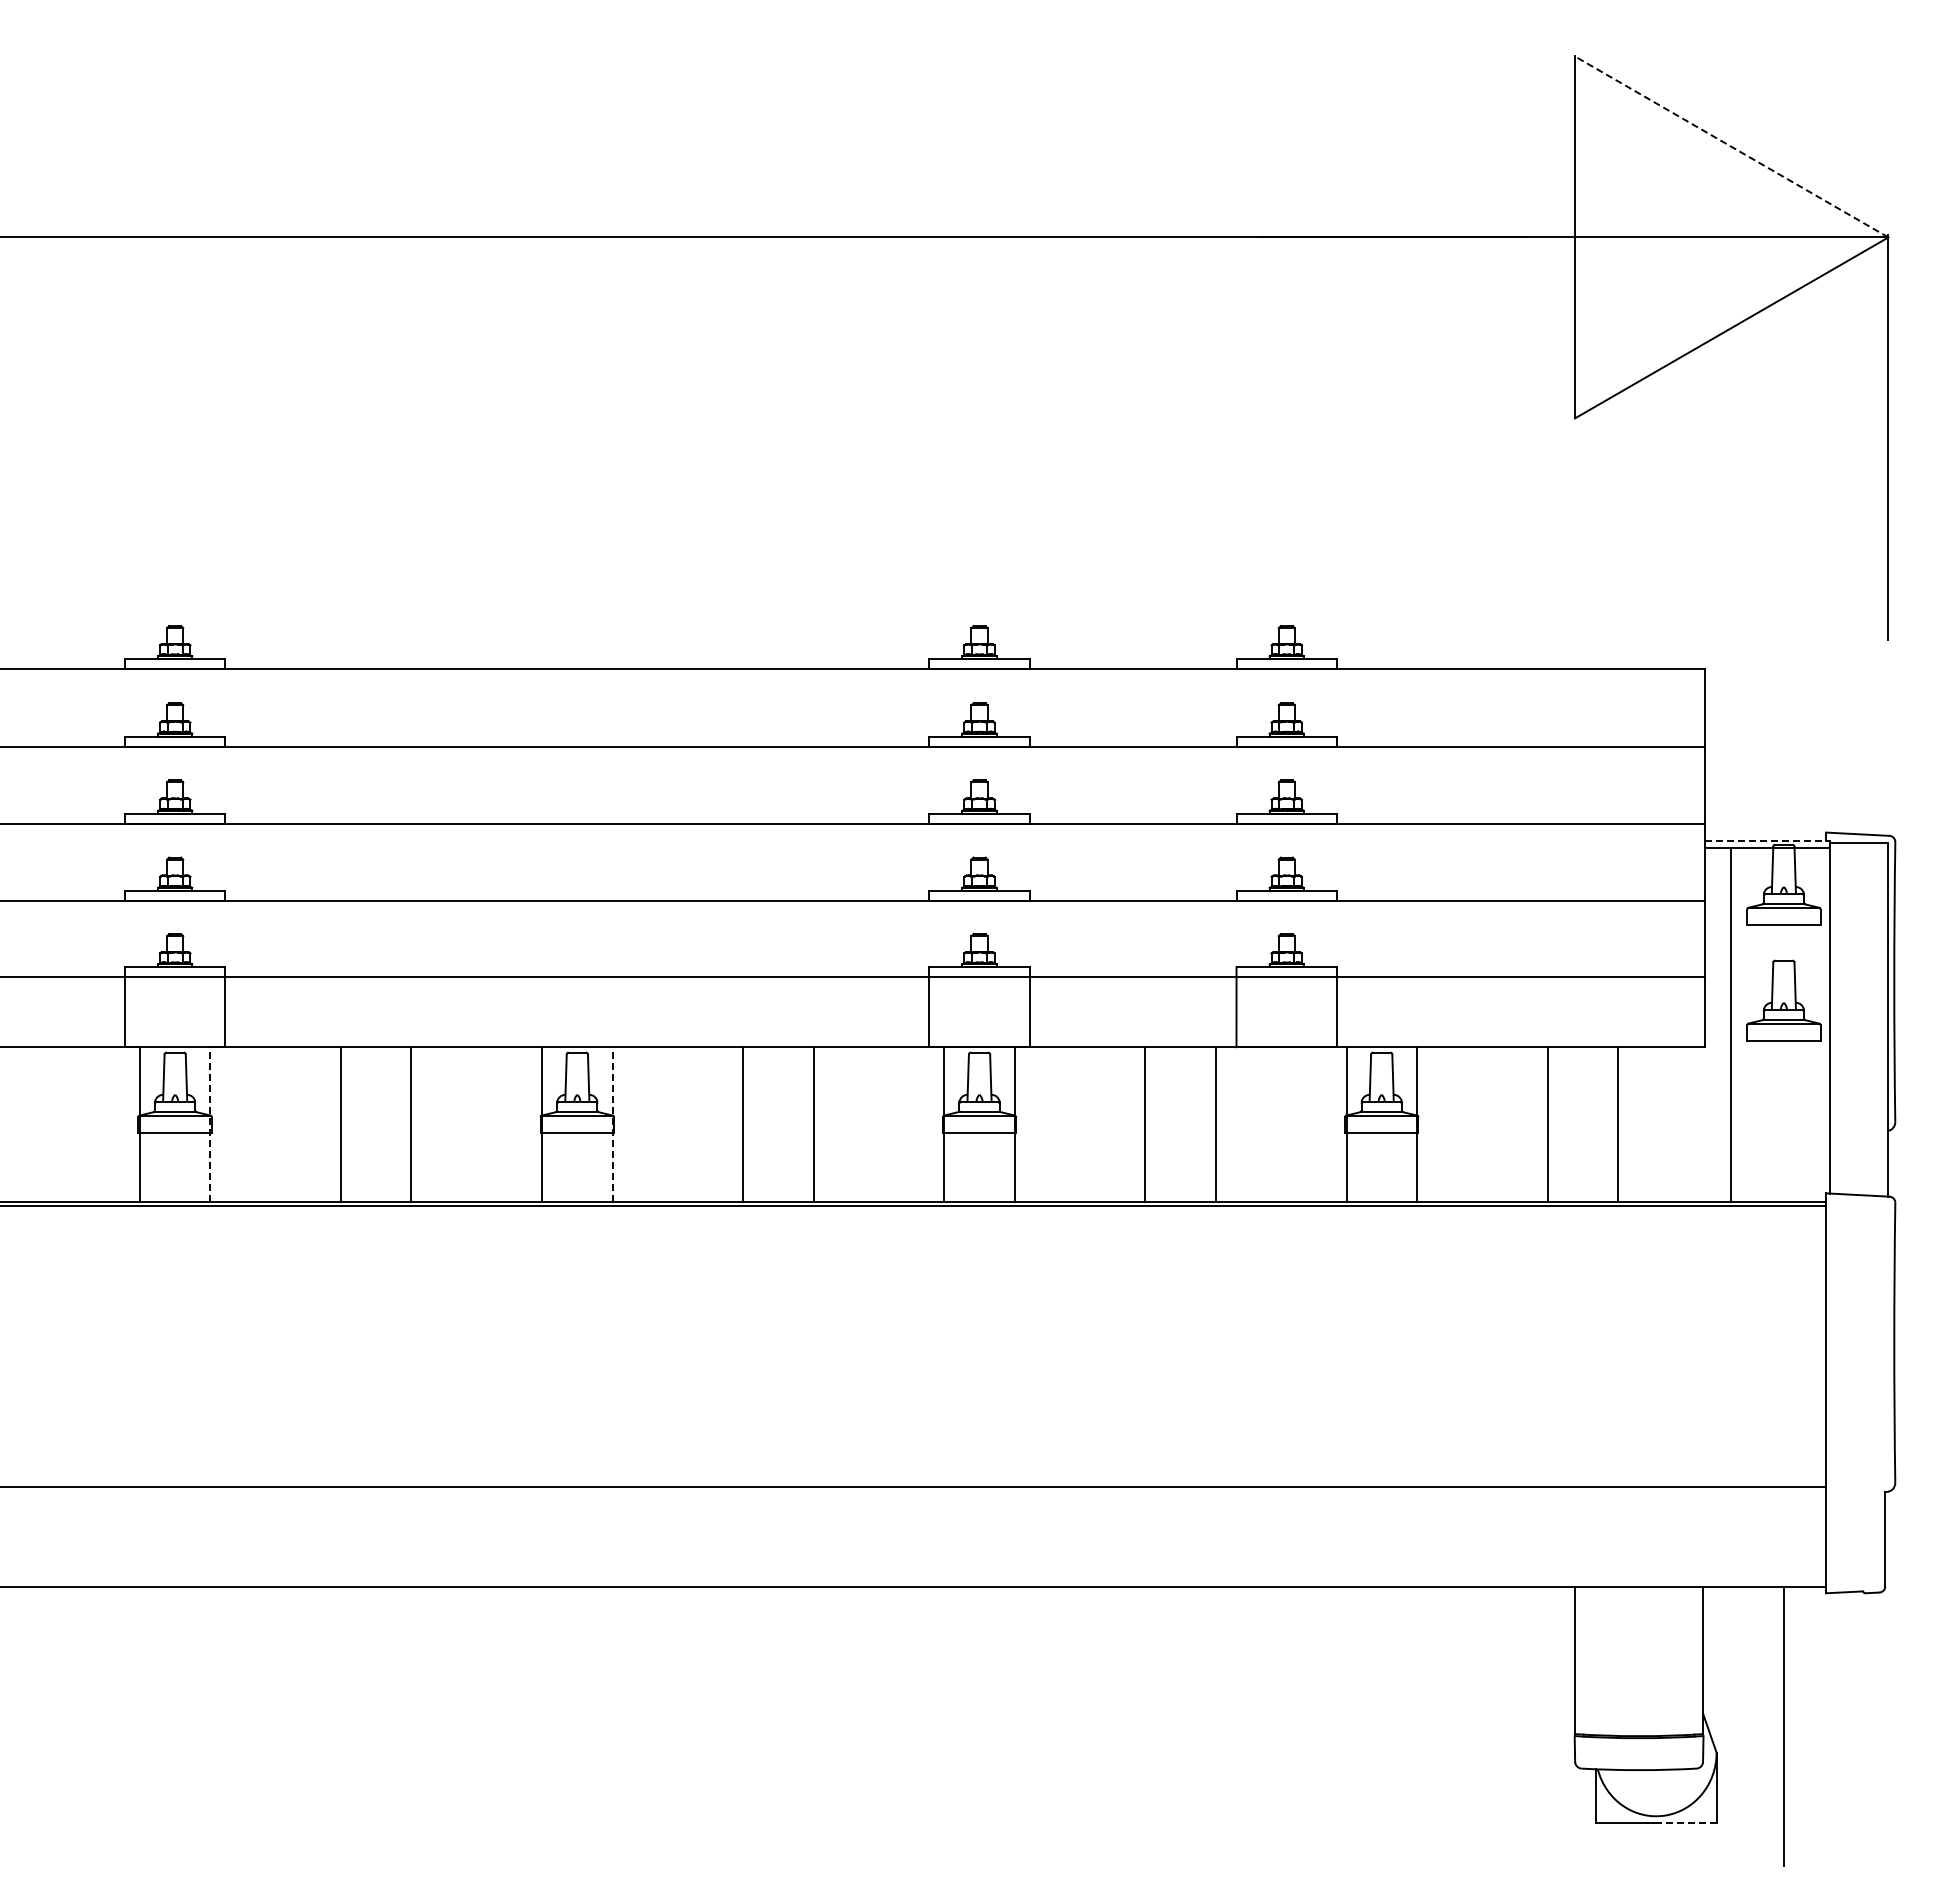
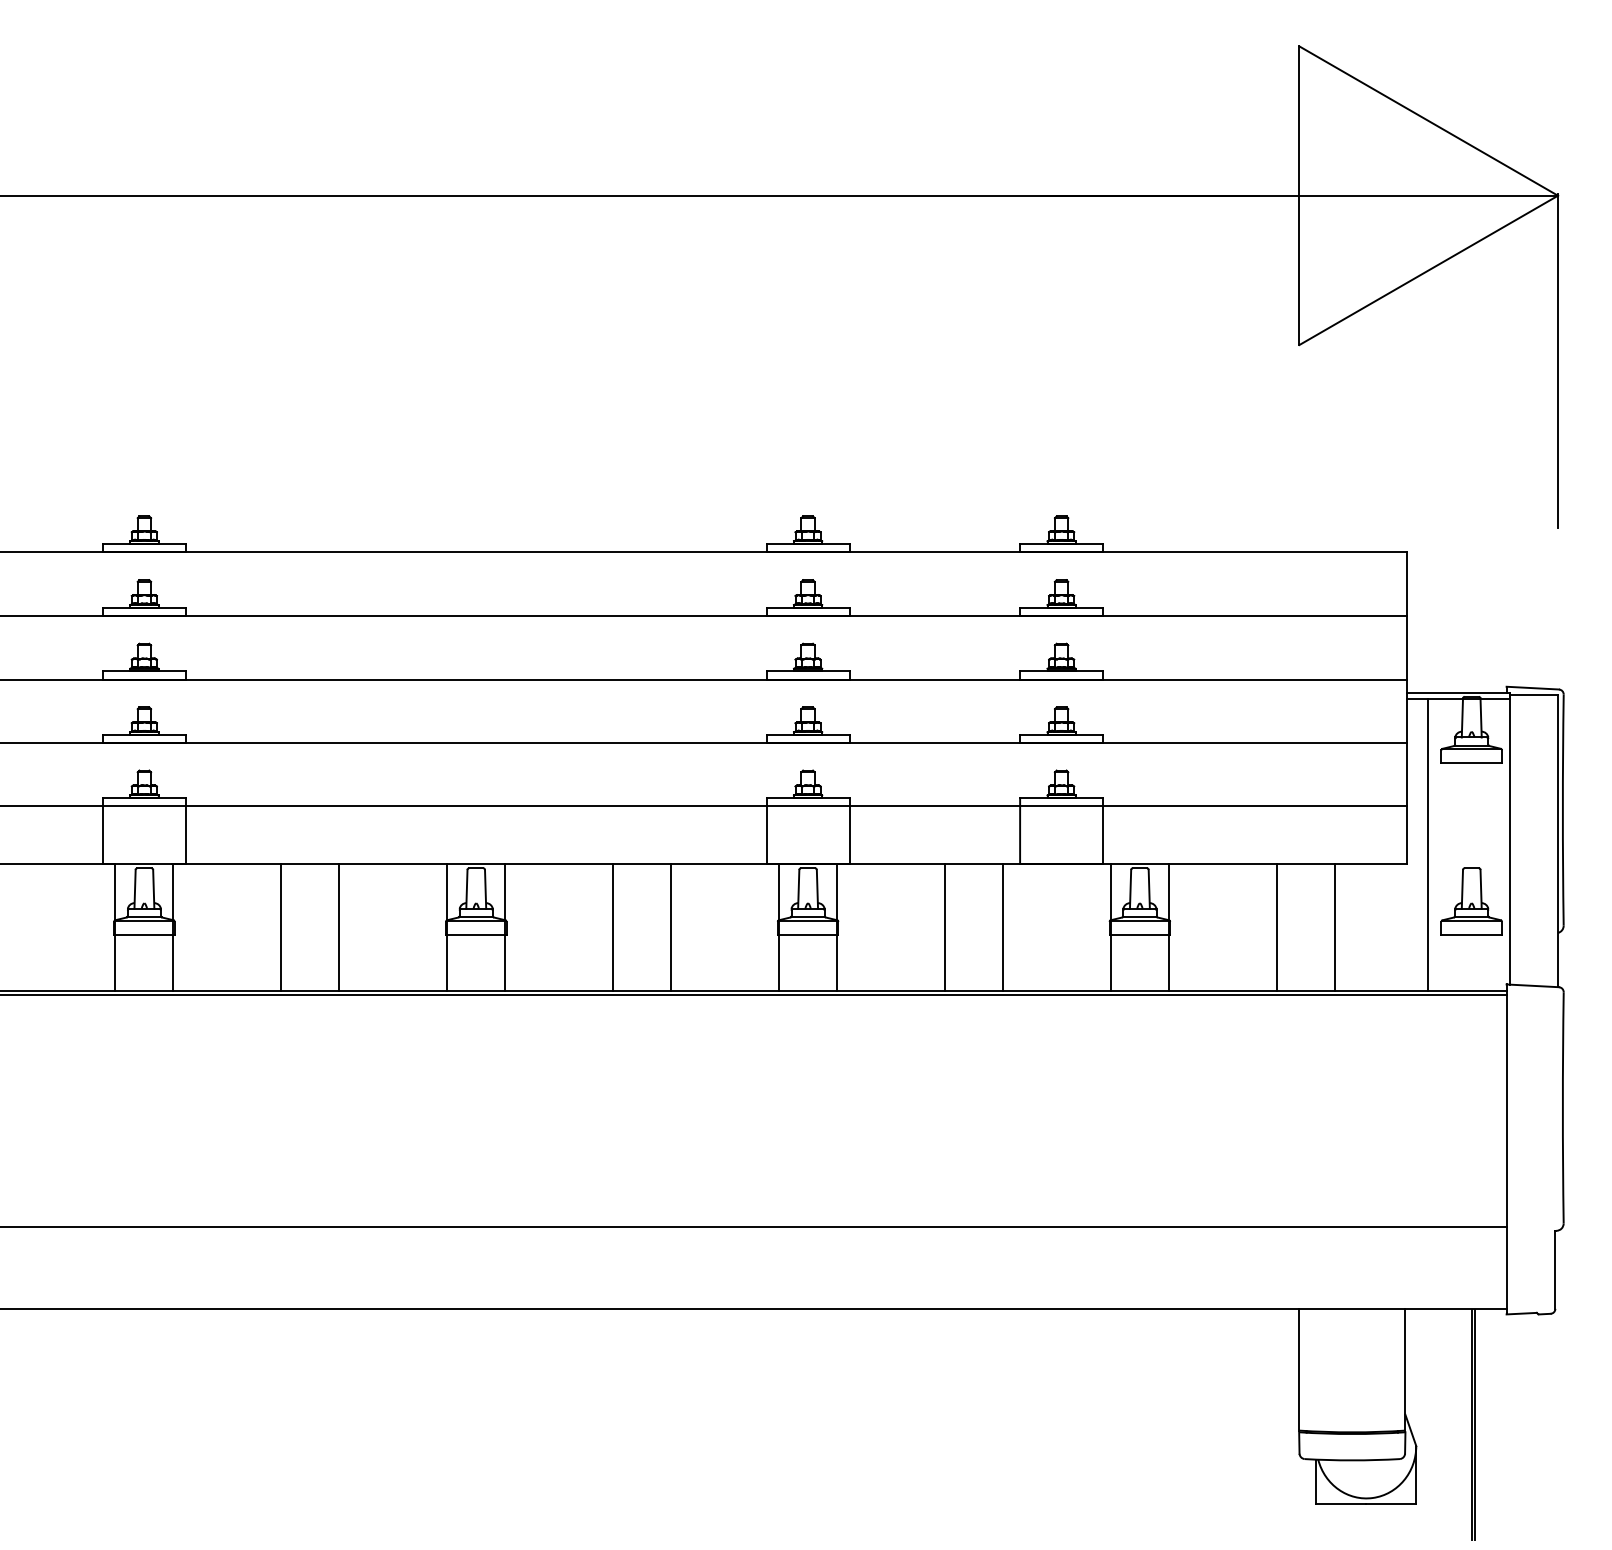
line: (1731, 146) -> (1428, 120), dashed -> solid
line: (1768, 840) -> (1459, 693), dashed -> solid
part: (1783, 1000) -> (1471, 901), moved
line: (210, 1124) -> (173, 927), dashed -> solid
line: (612, 1124) -> (505, 927), dashed -> solid
line: (1787, 1726) -> (1474, 1424), added
line: (1686, 1822) -> (1391, 1503), dashed -> solid

